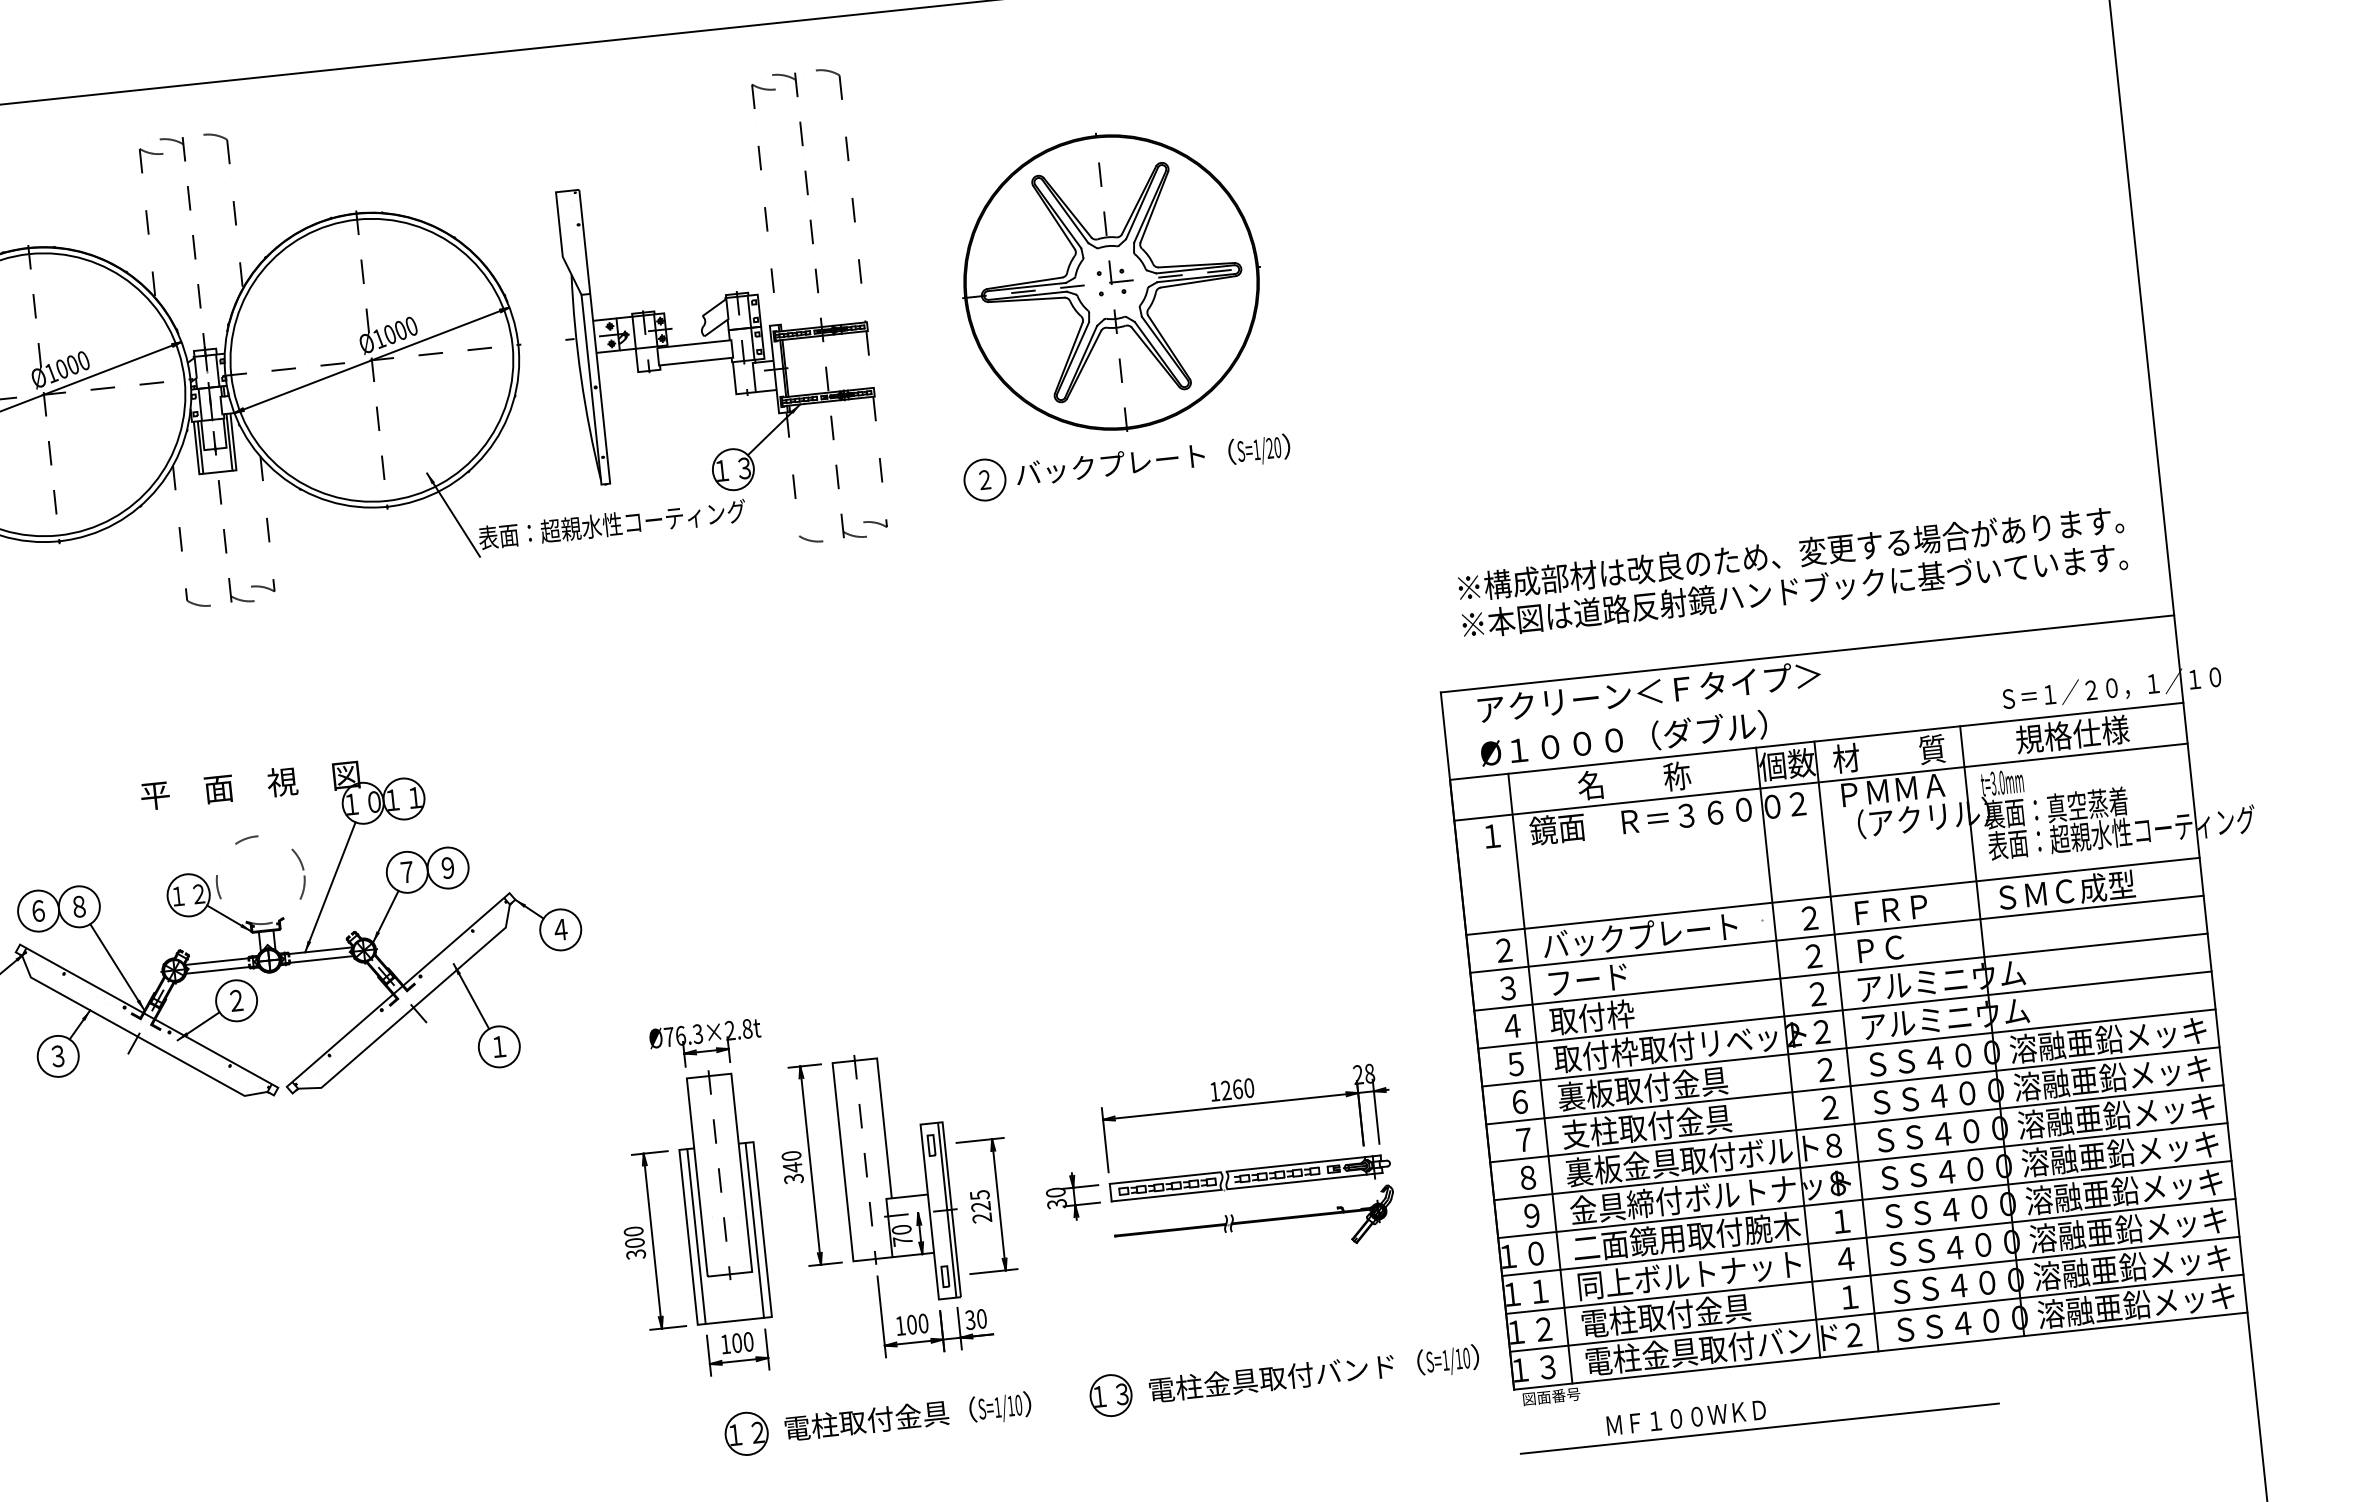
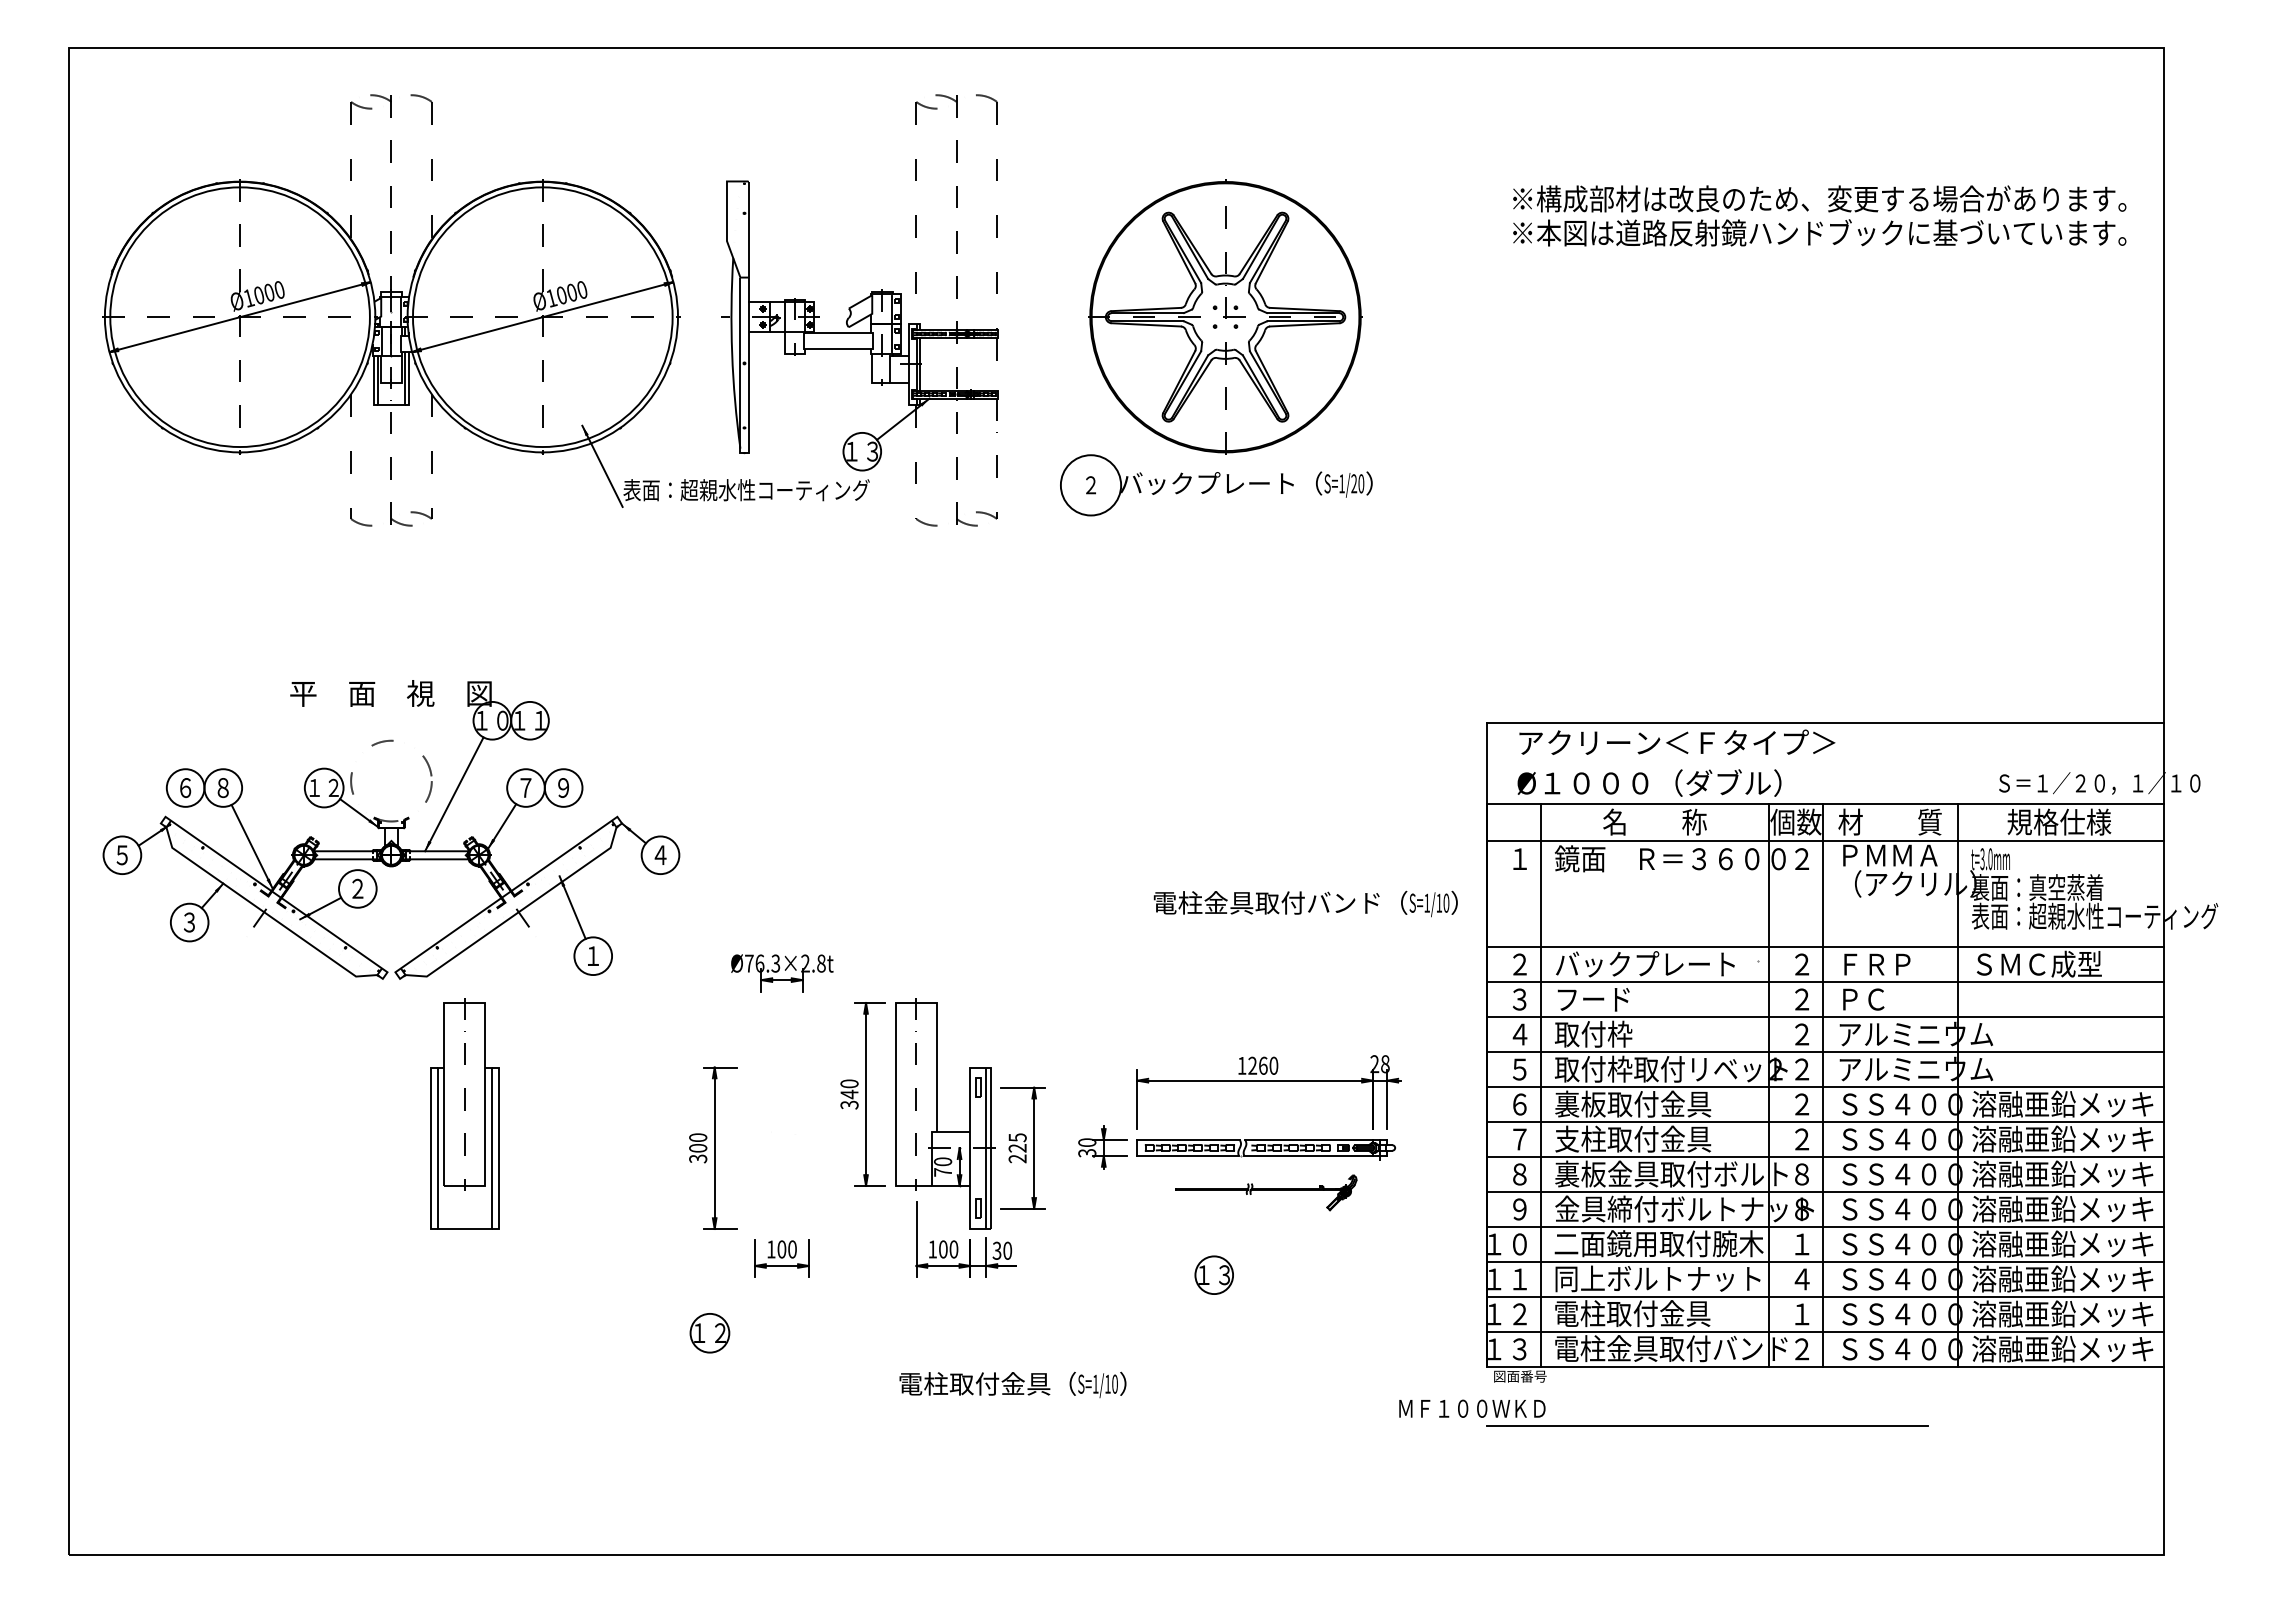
circle: (984, 480) -> (1090, 485), size x1.6
text: (1792, 571) -> (1819, 215), moved
part: (721, 1195) -> (464, 1113), moved
part: (1255, 1226) -> (1266, 1192), size x0.7
text: (1313, 1374) -> (1305, 903), moved
part: (1110, 1394) -> (1213, 1274), moved
text: (907, 1417) -> (1012, 1384), moved
text: (1686, 1417) -> (1472, 1408), moved
part: (746, 1434) -> (709, 1333), moved

